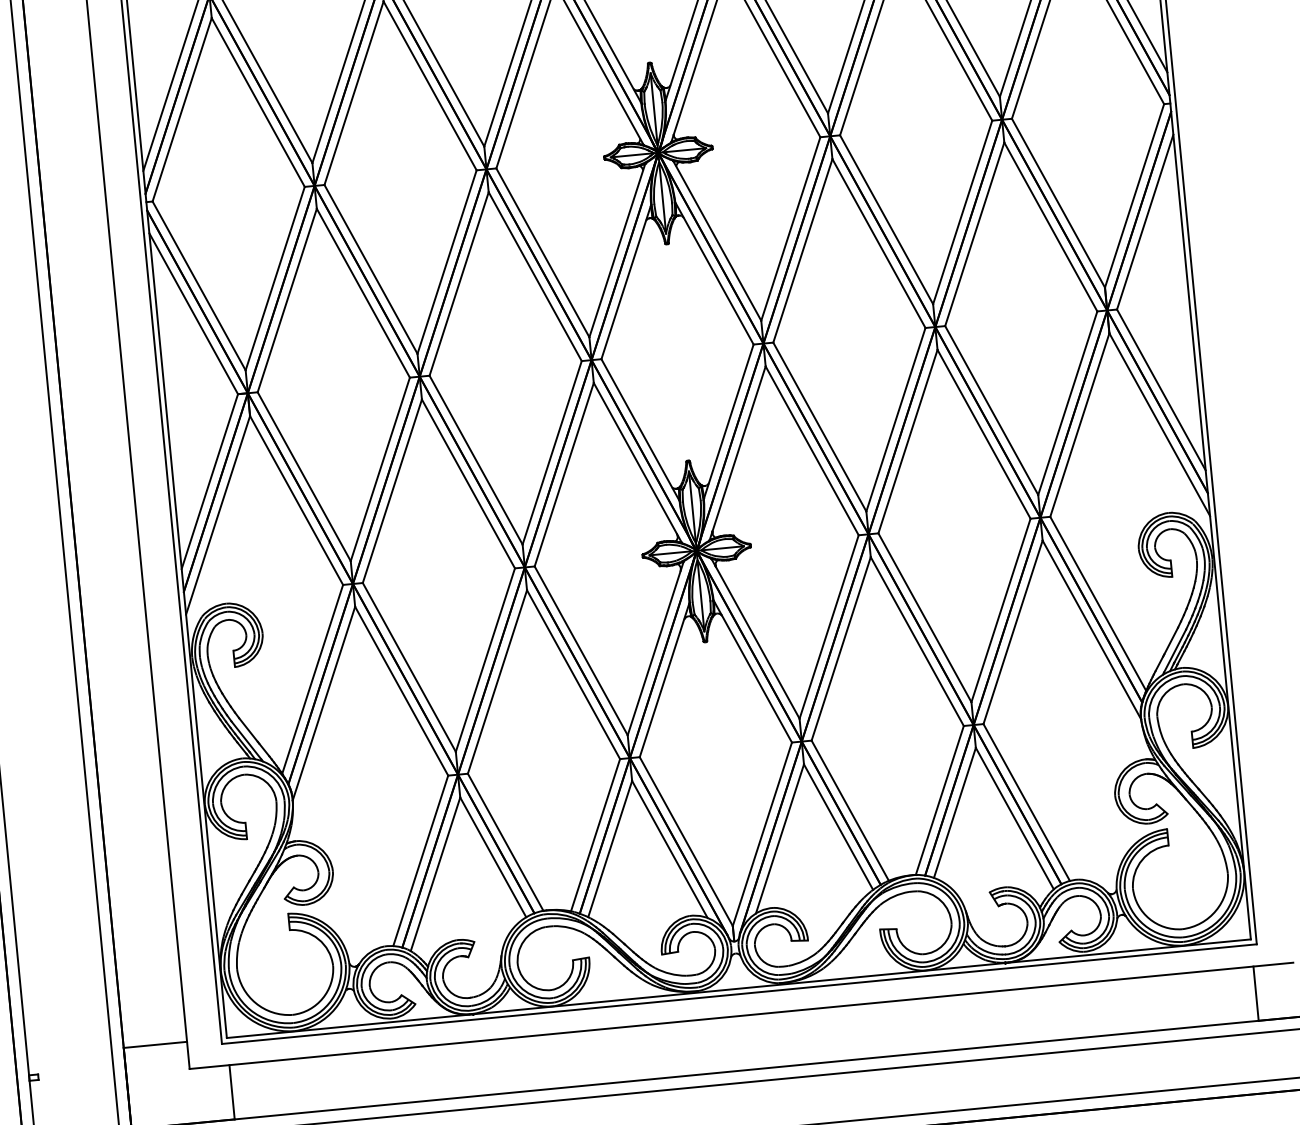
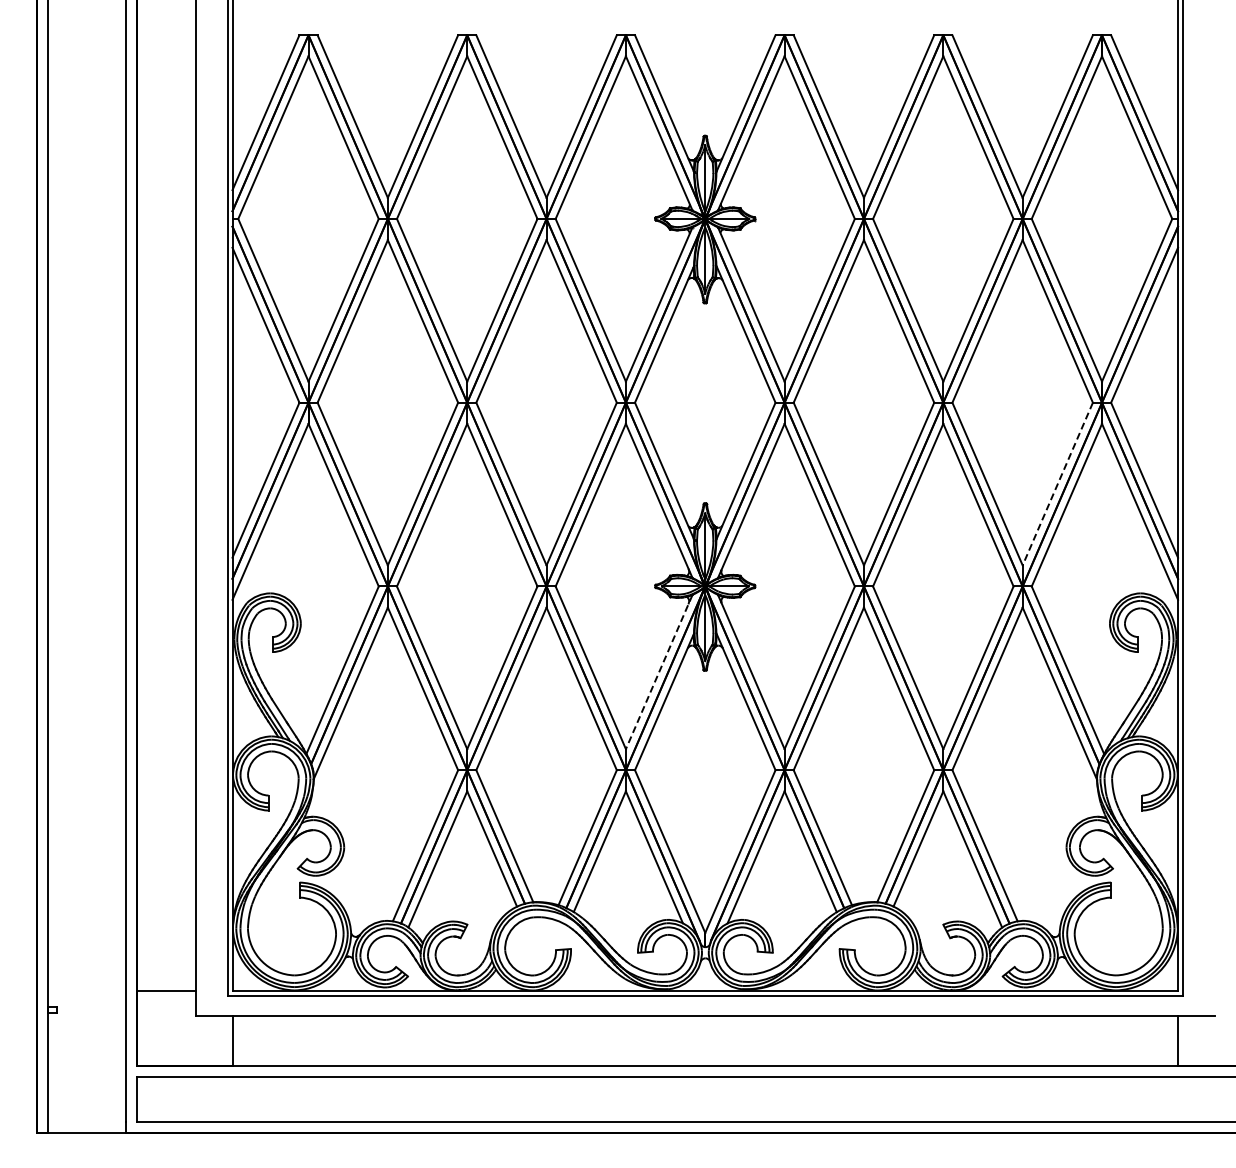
line: (1067, 403) -> (1057, 484), solid -> dashed
line: (656, 648) -> (659, 672), solid -> dashed

